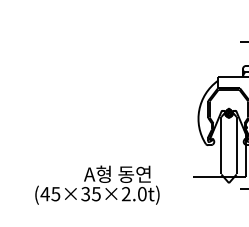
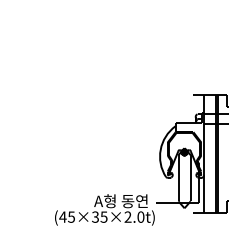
text: (96, 184) -> (104, 209), moved

